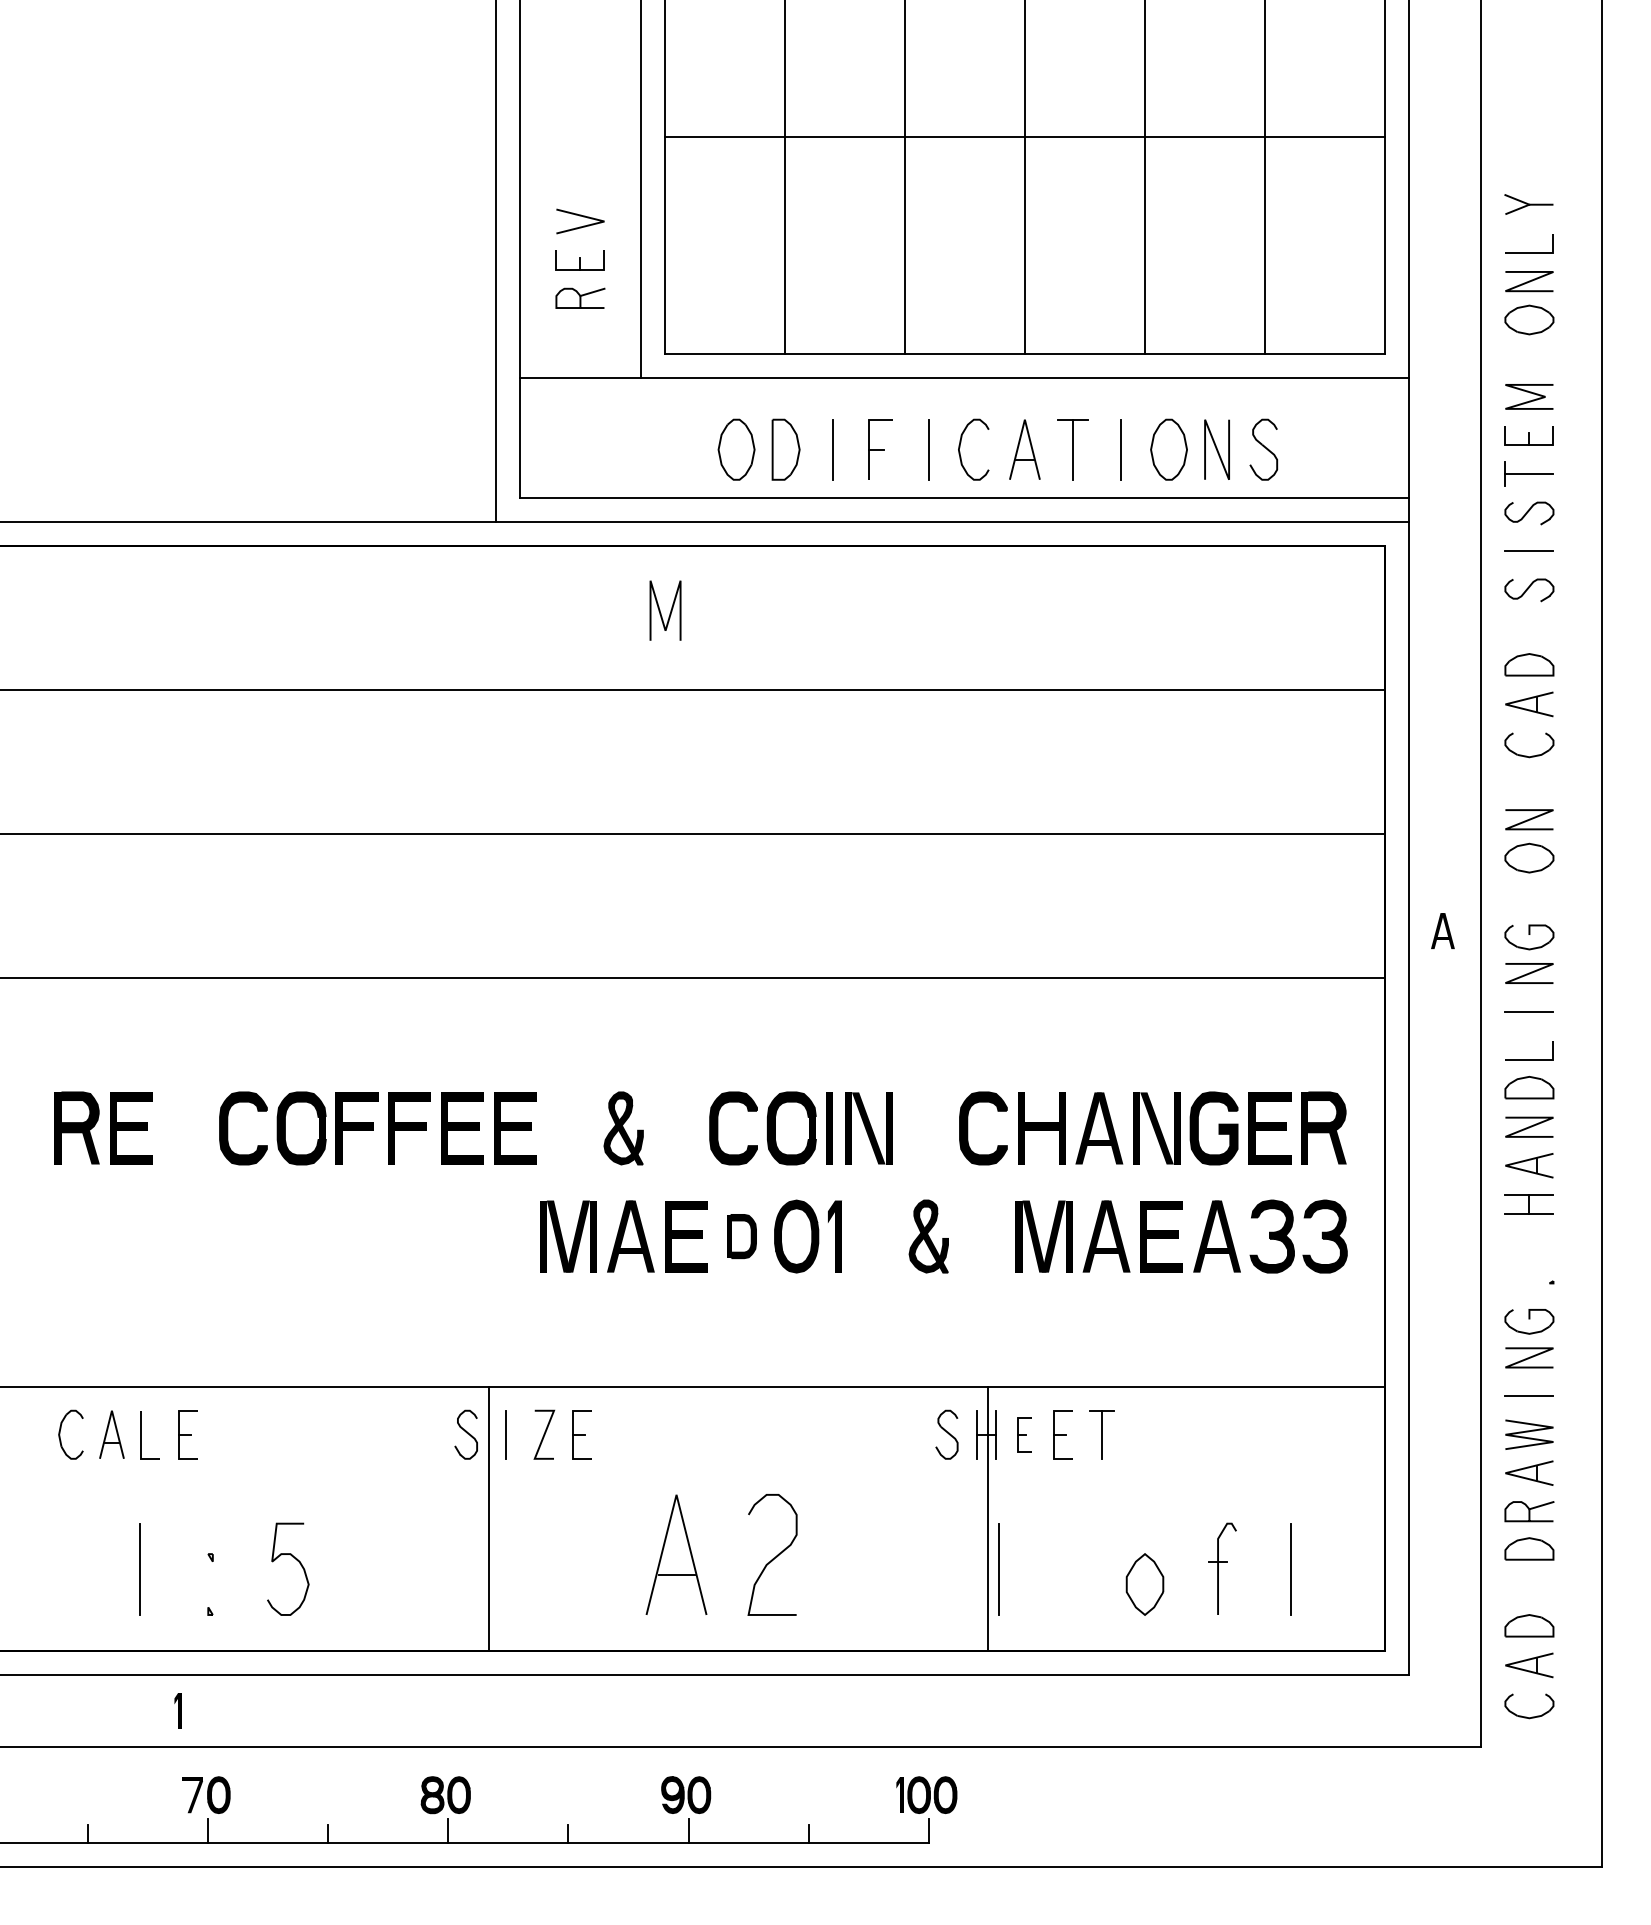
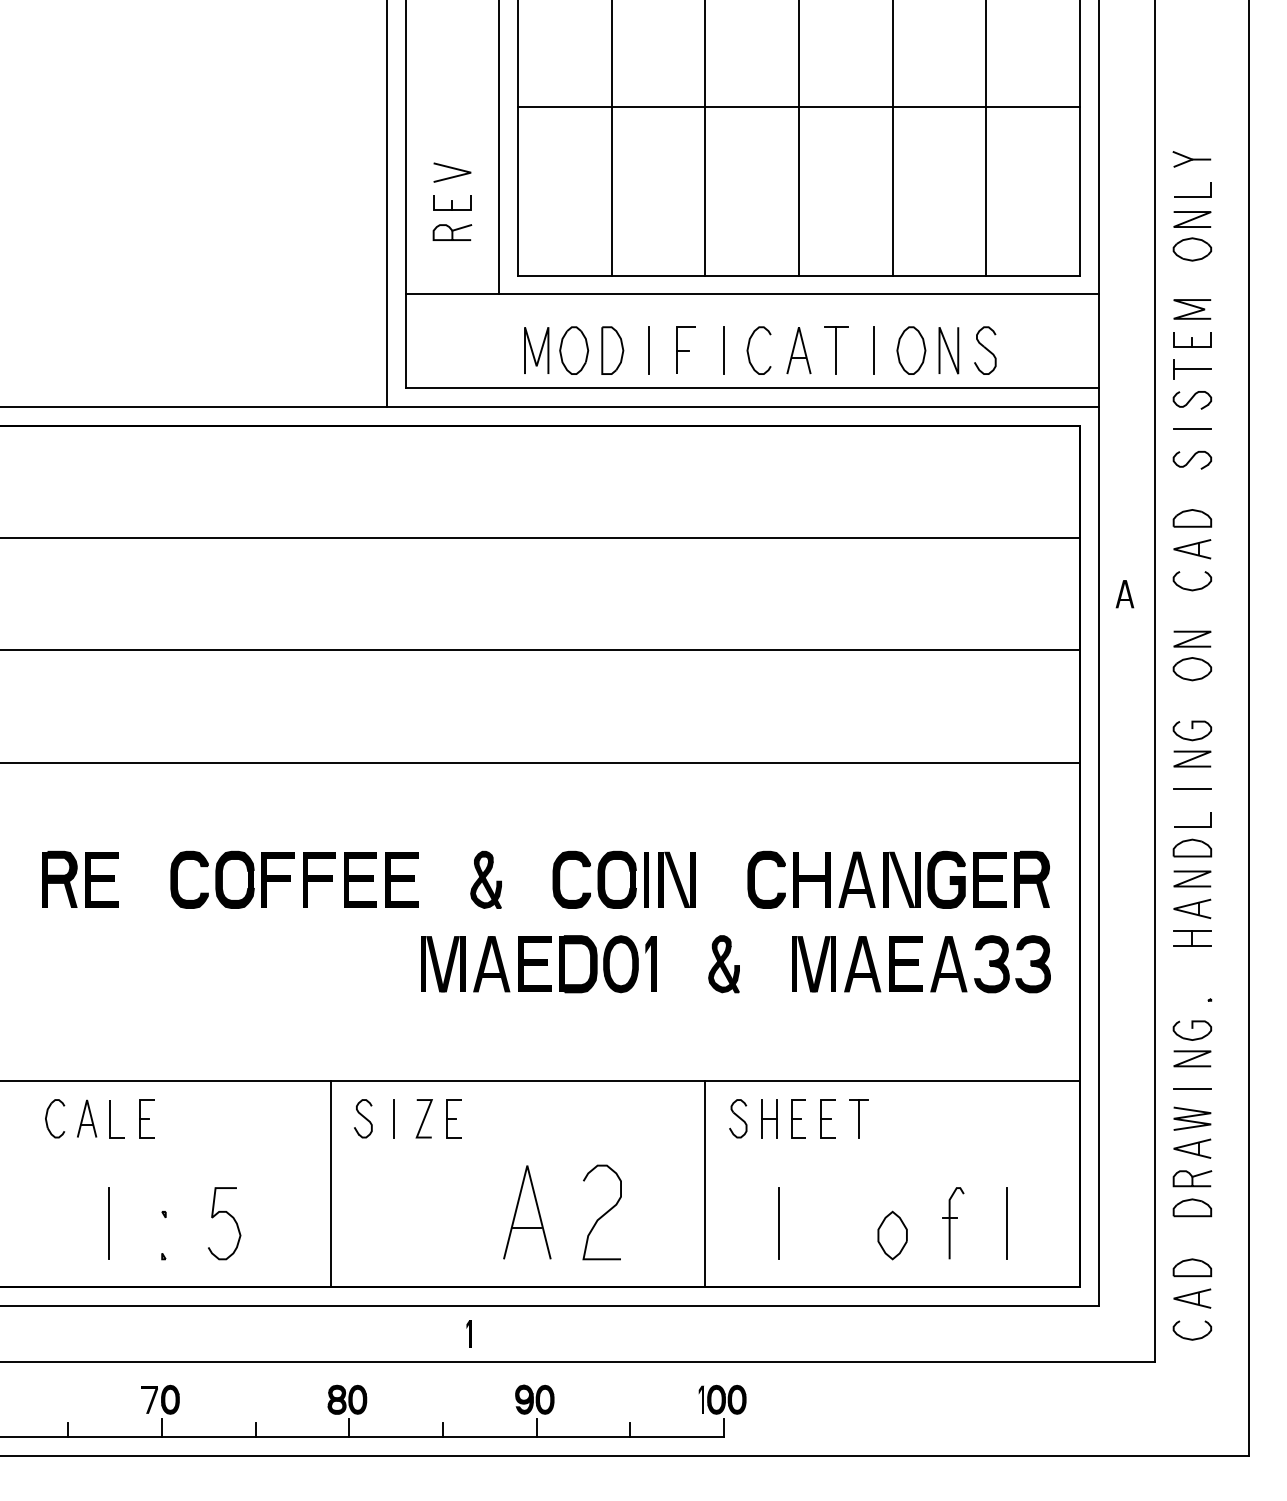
line: (660, 610) -> (532, 350), moved
part: (1442, 930) -> (1124, 593), moved
part: (741, 1236) -> (577, 964), size x1.67
part: (1024, 1434) -> (798, 1118), size x1.43
line: (489, 1518) -> (330, 1184), moved
line: (987, 1518) -> (705, 1184), moved
part: (177, 1710) -> (468, 1333), moved

